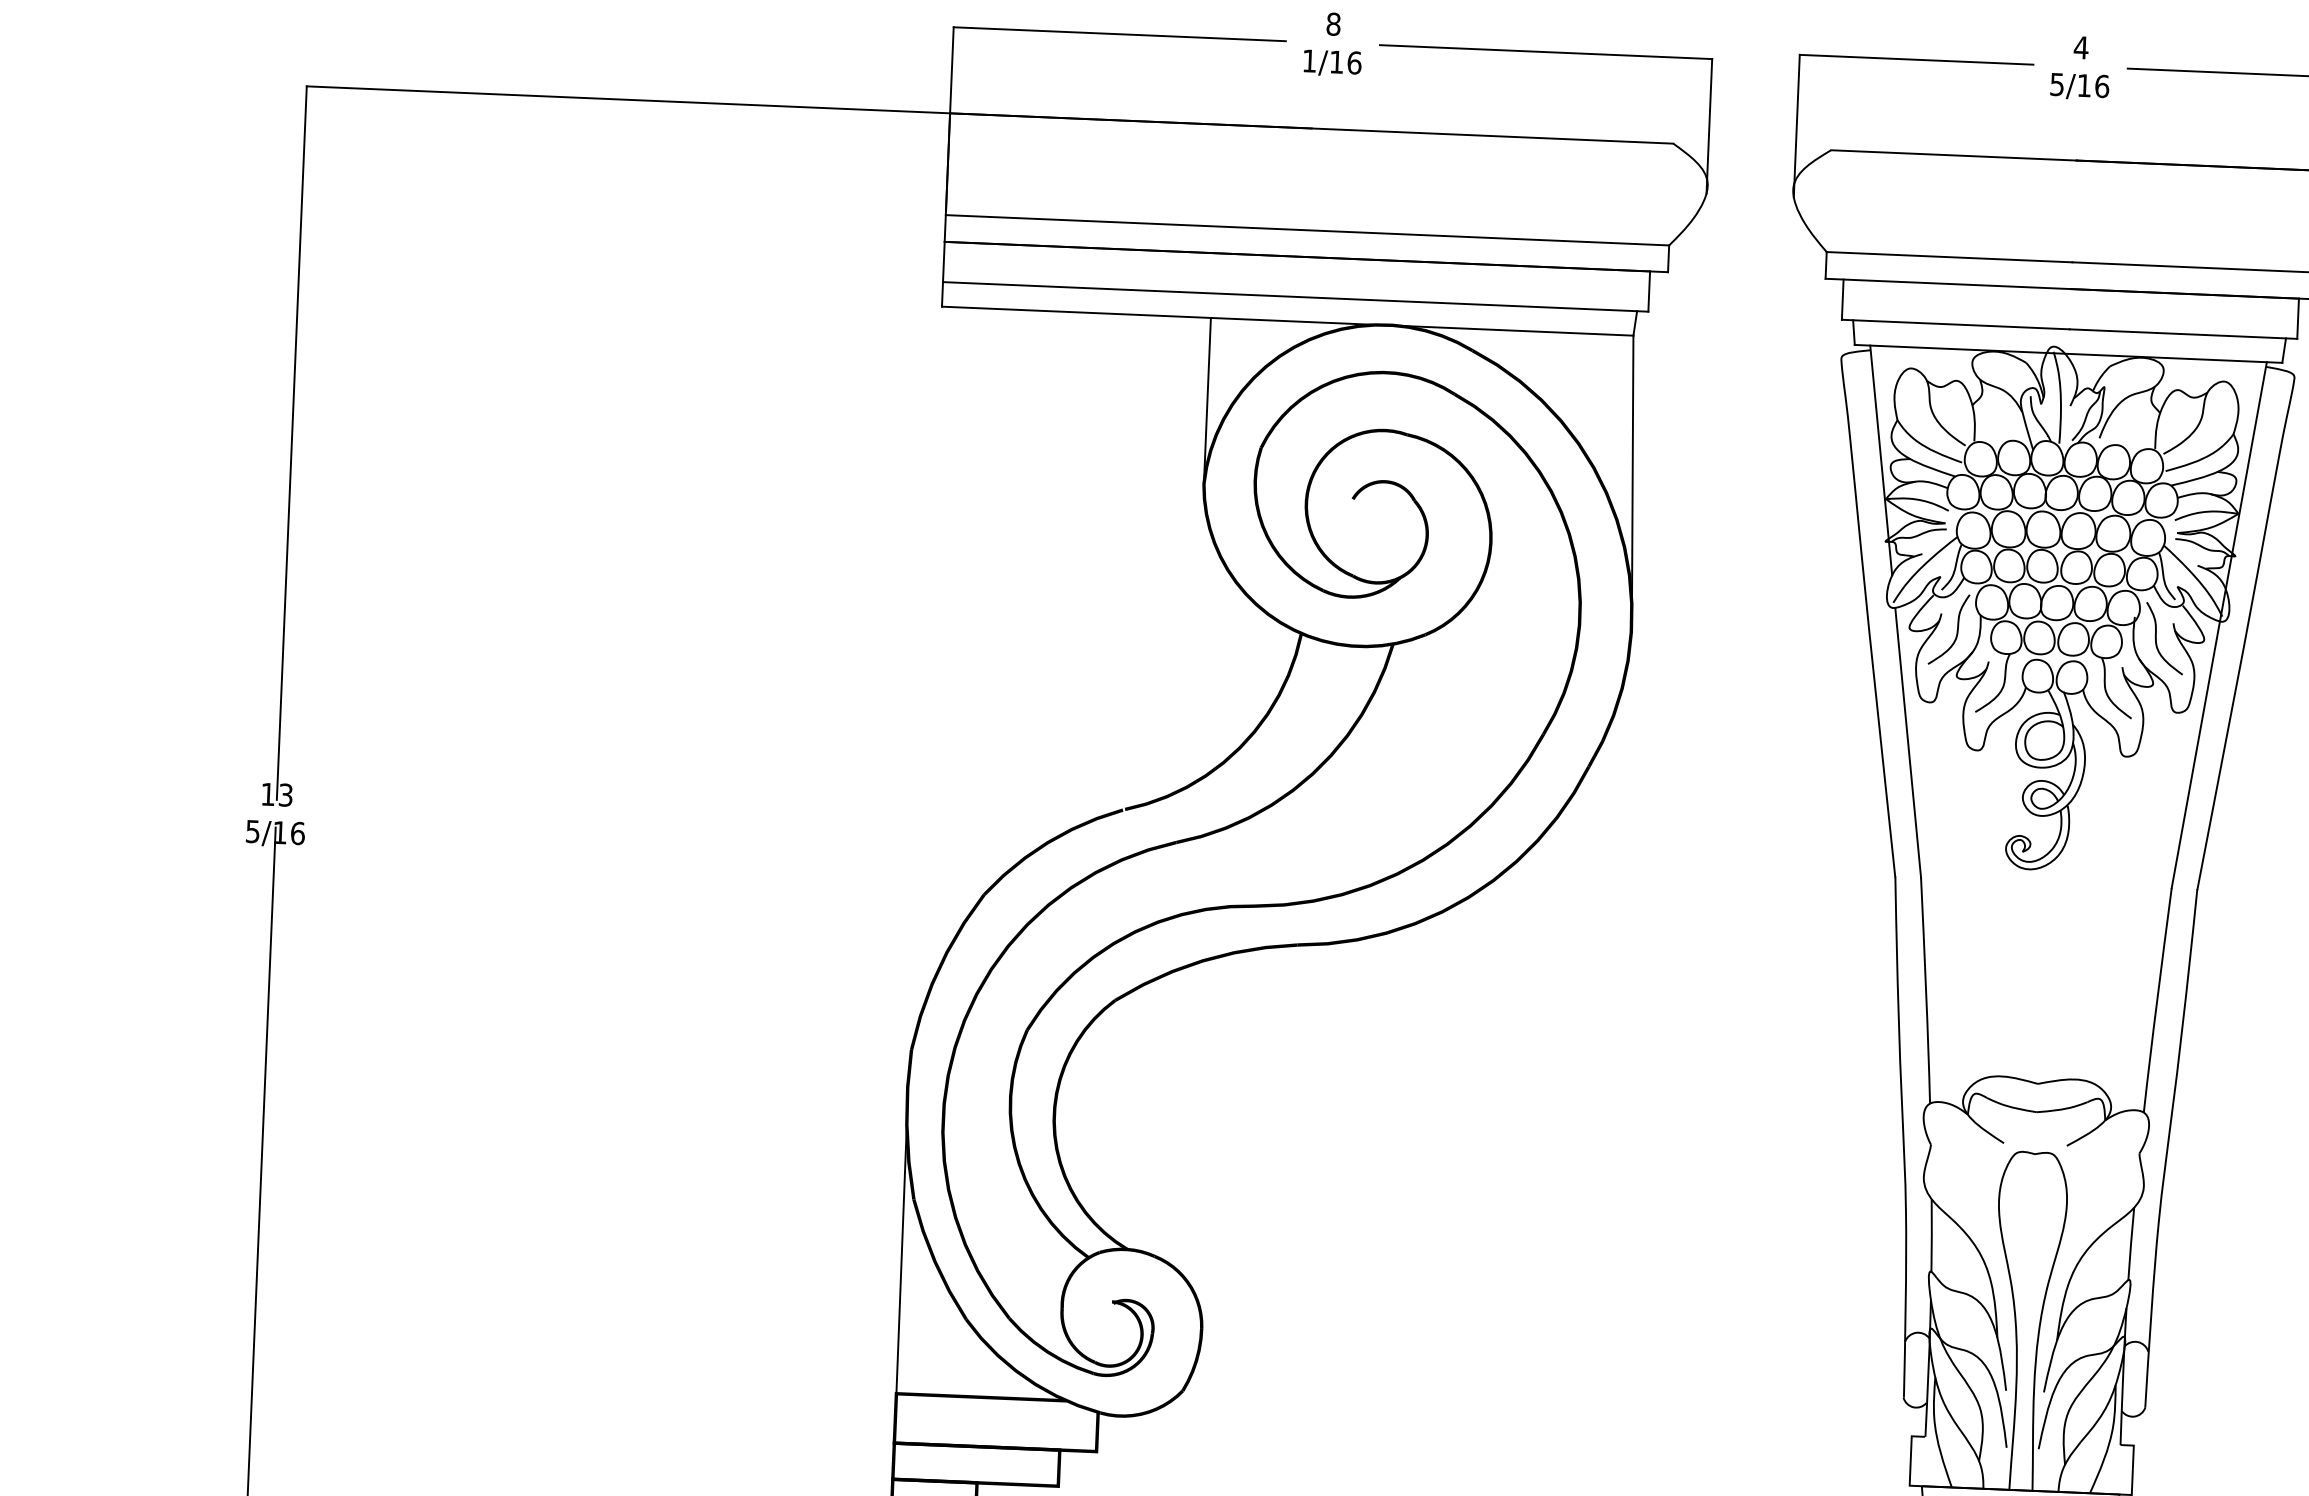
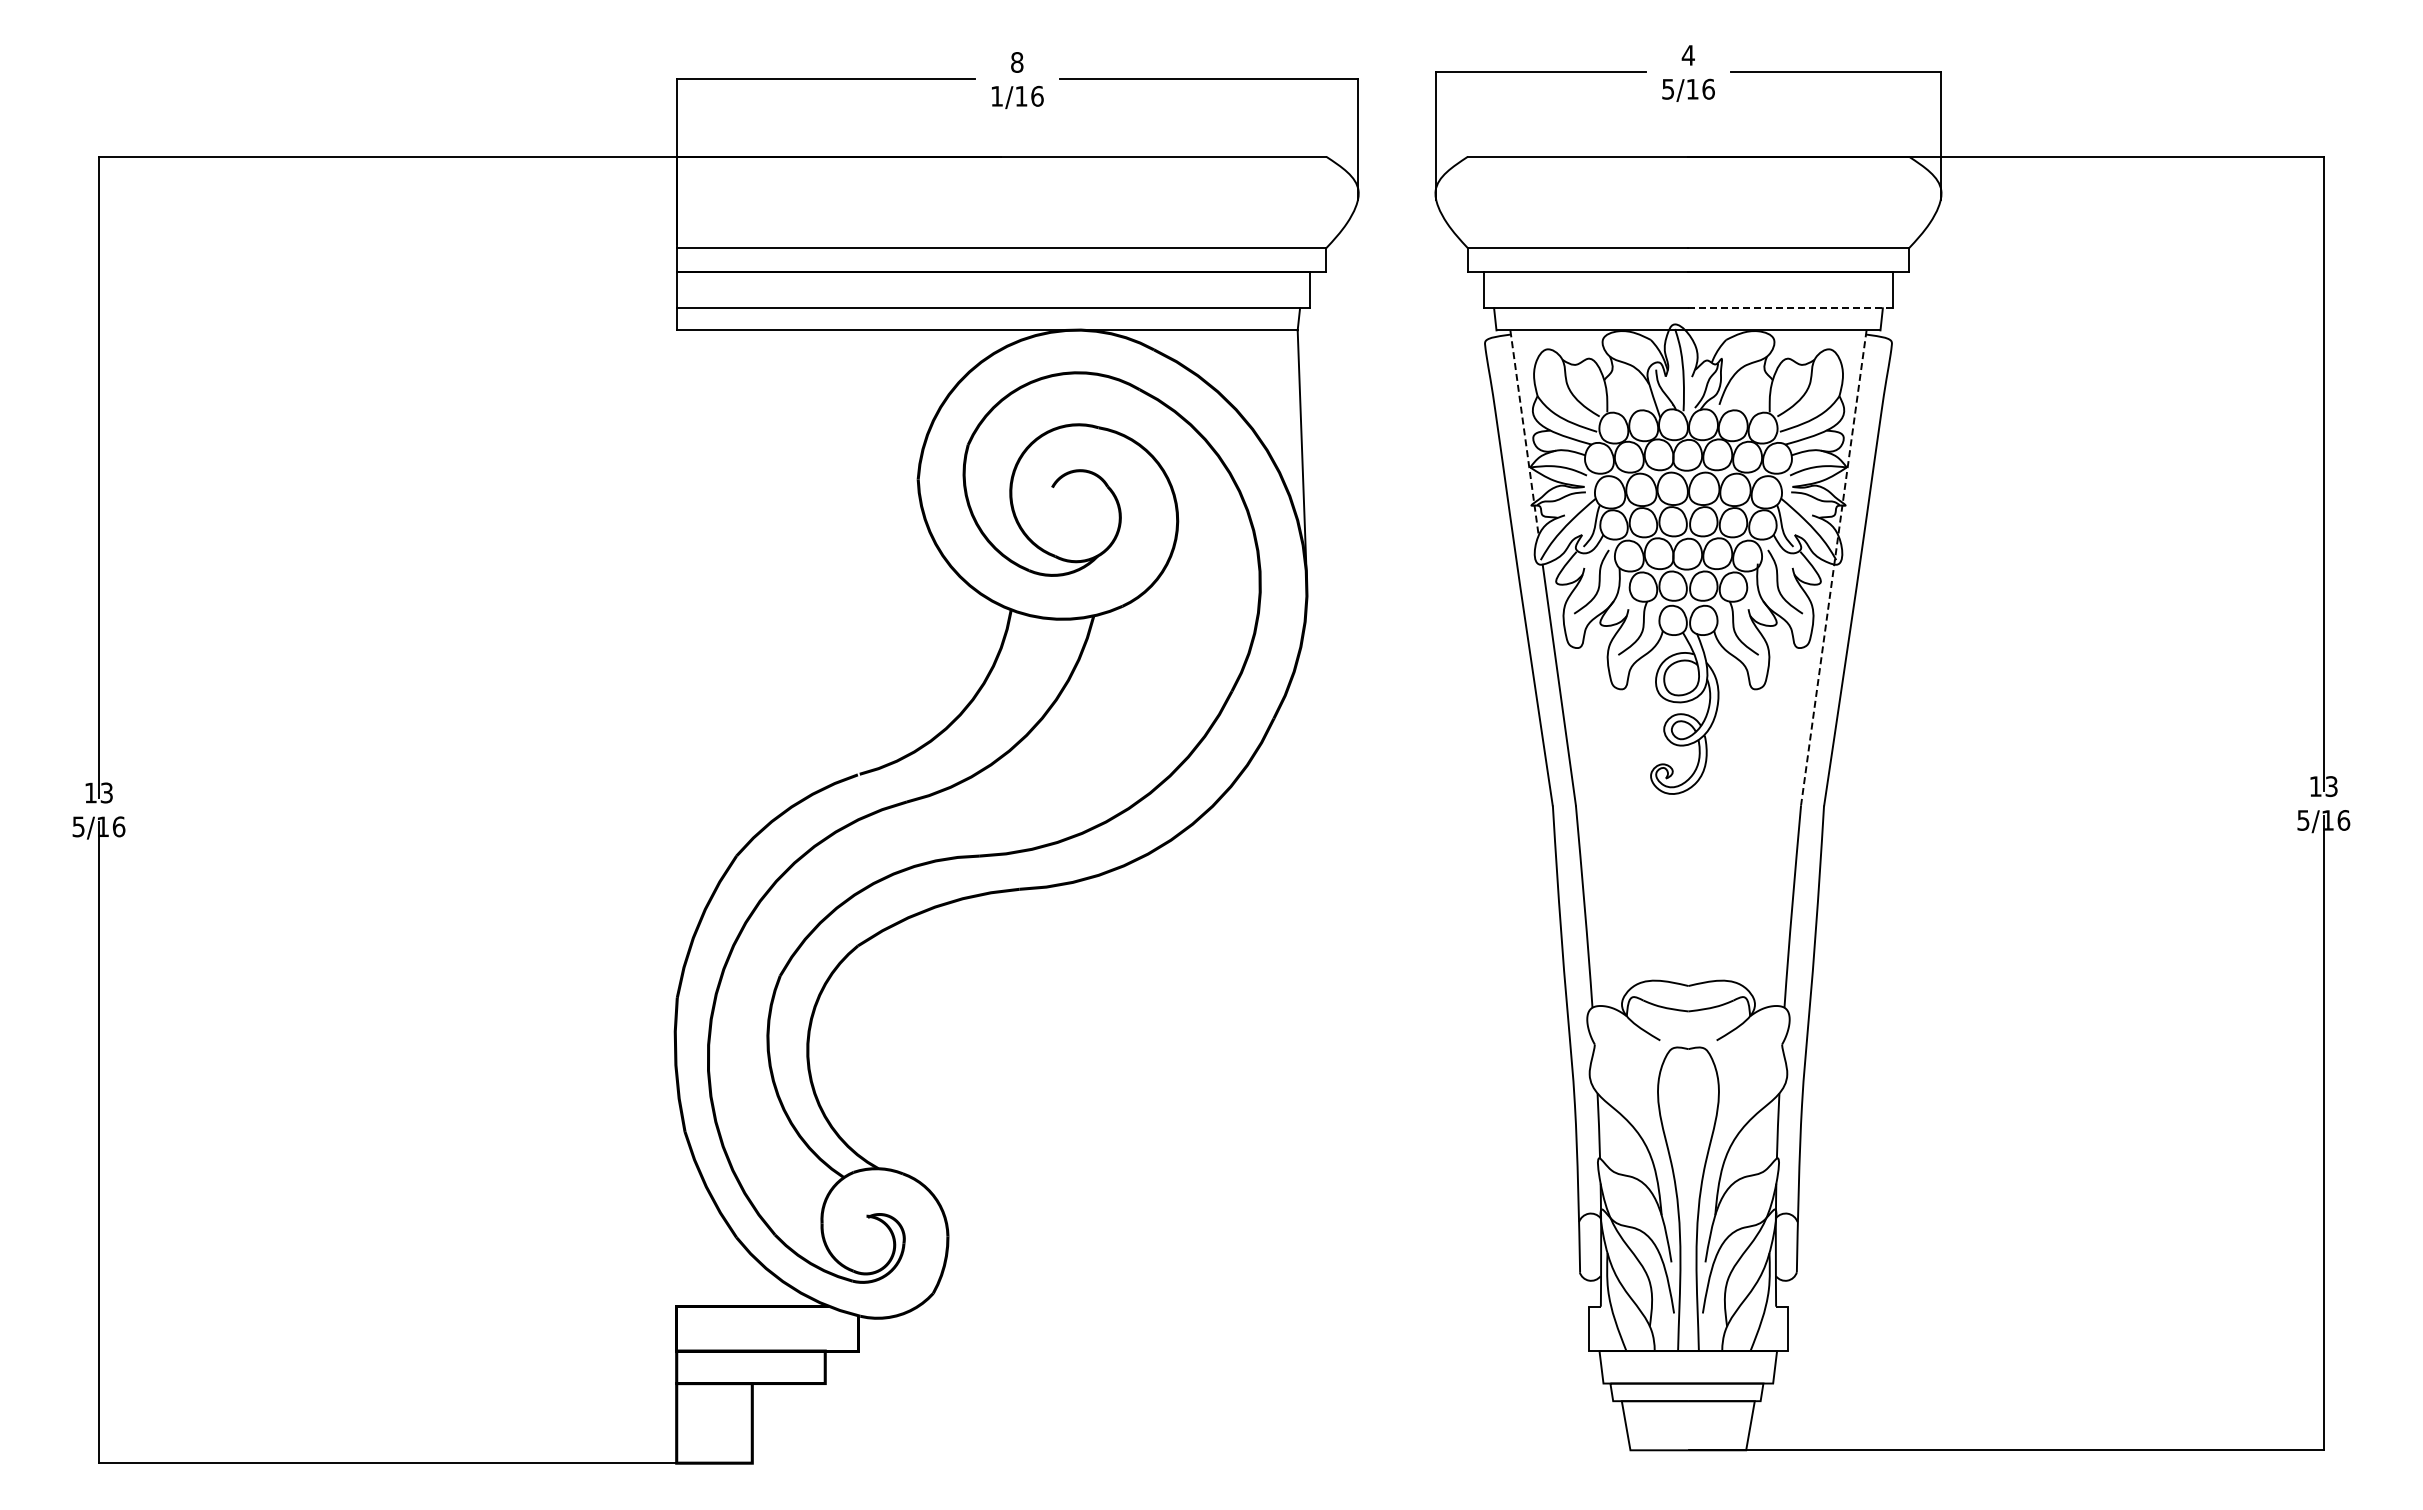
line: (2183, 334) -> (1790, 308), solid -> dashed
line: (1207, 400) -> (918, 404), removed
line: (1881, 459) -> (1524, 432), solid -> dashed
line: (2218, 624) -> (1833, 567), solid -> dashed
line: (900, 1258) -> (675, 1185), removed

